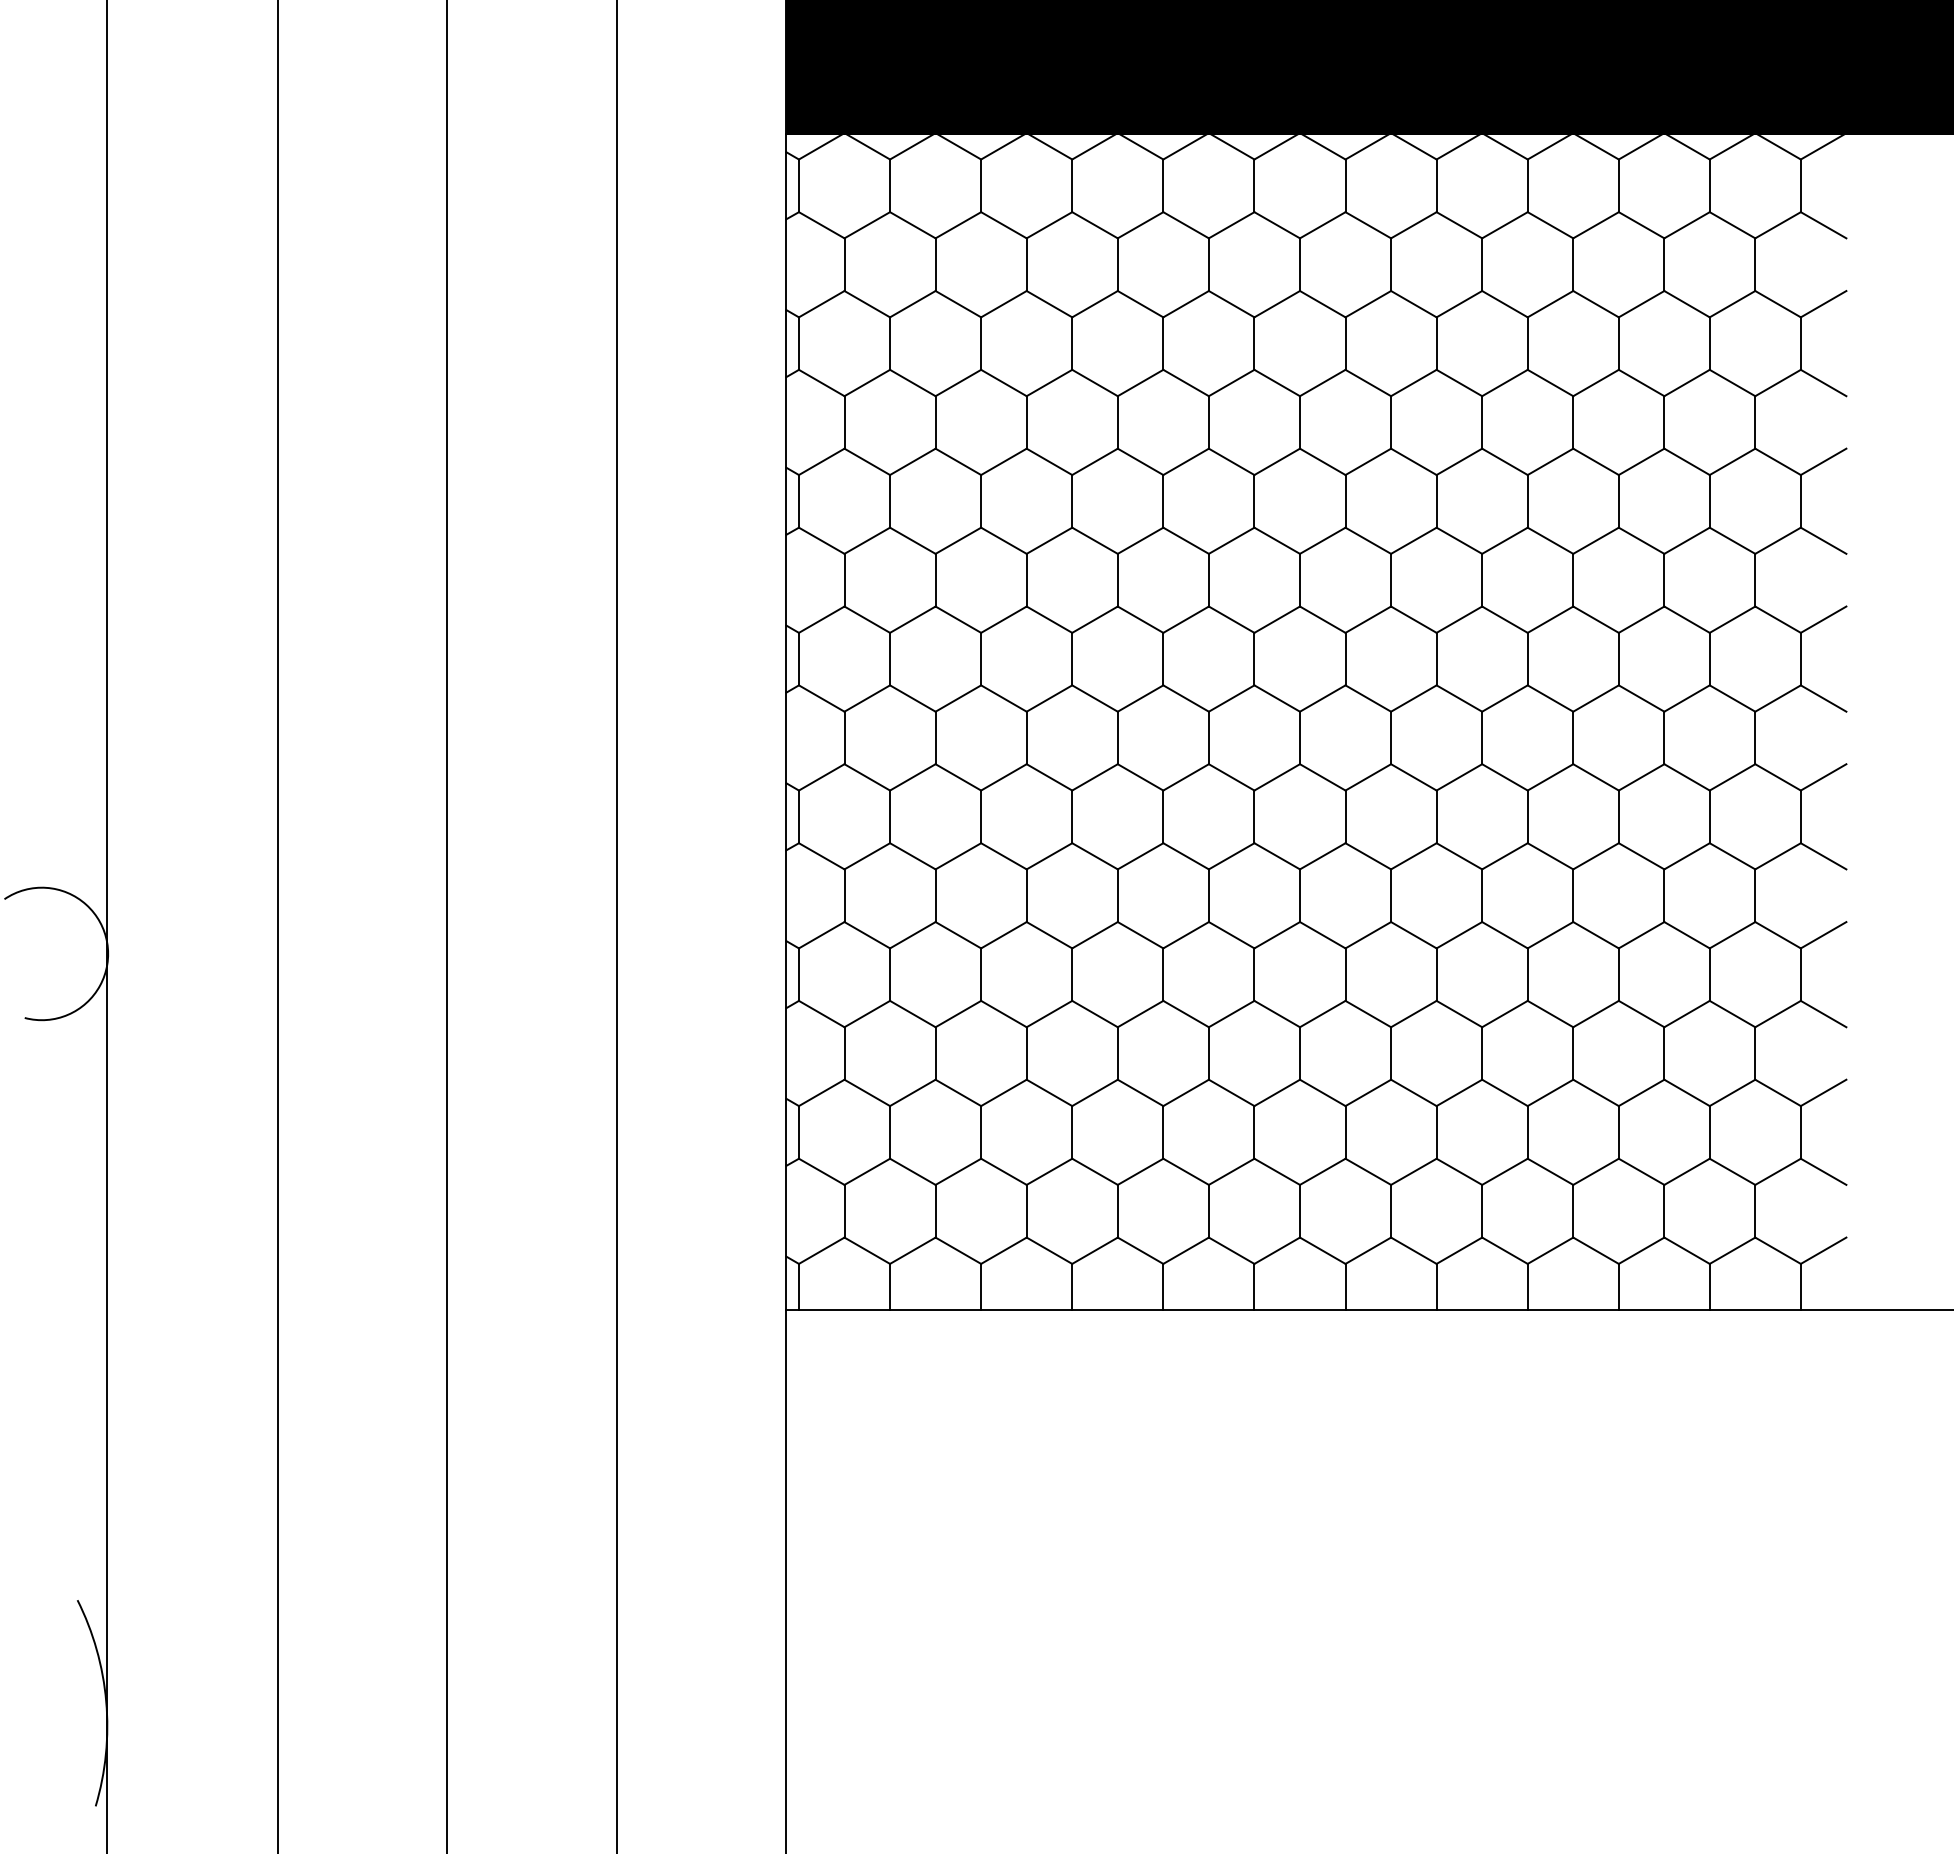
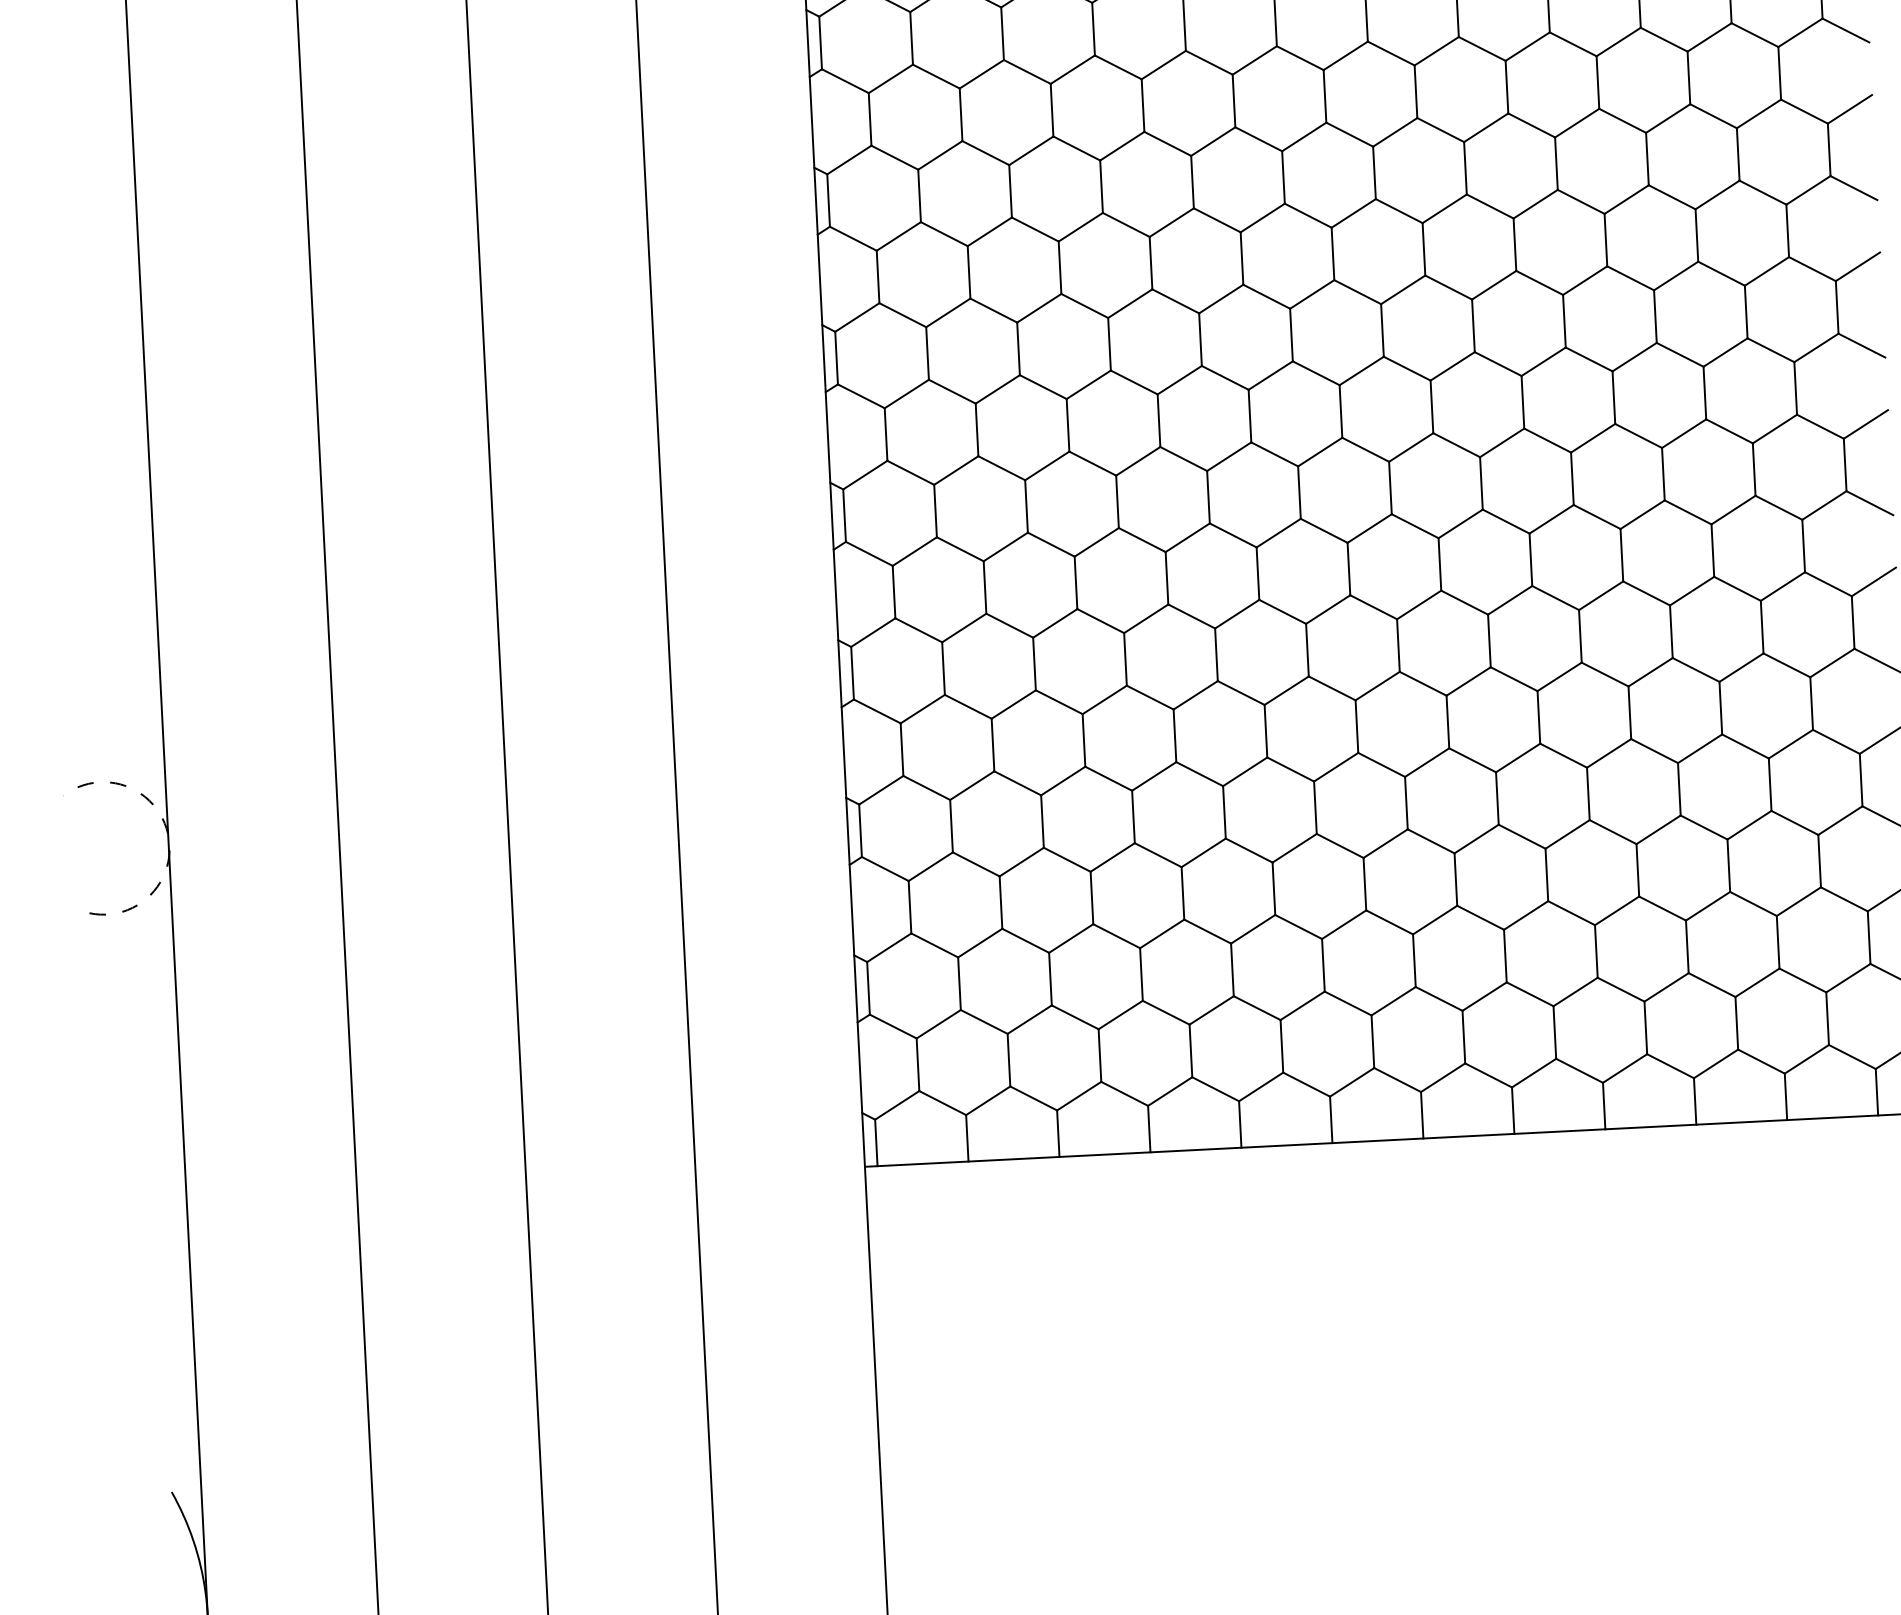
arc: (107, 942) -> (168, 833), solid -> dashed

